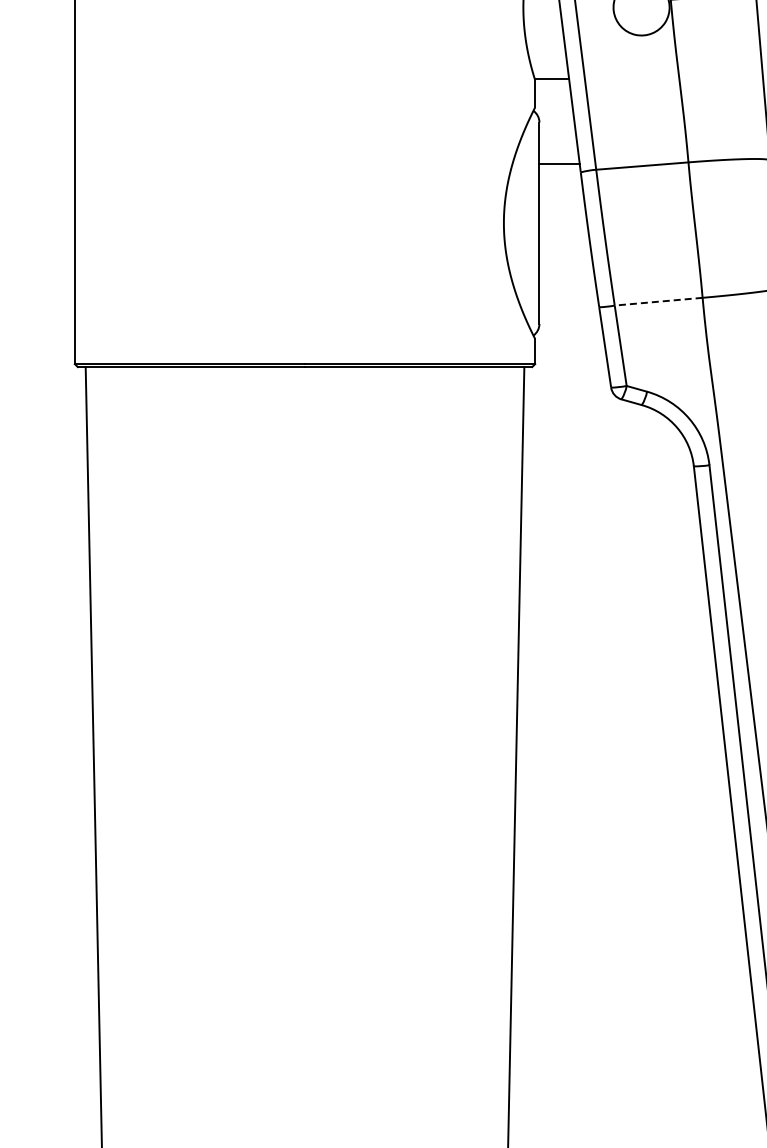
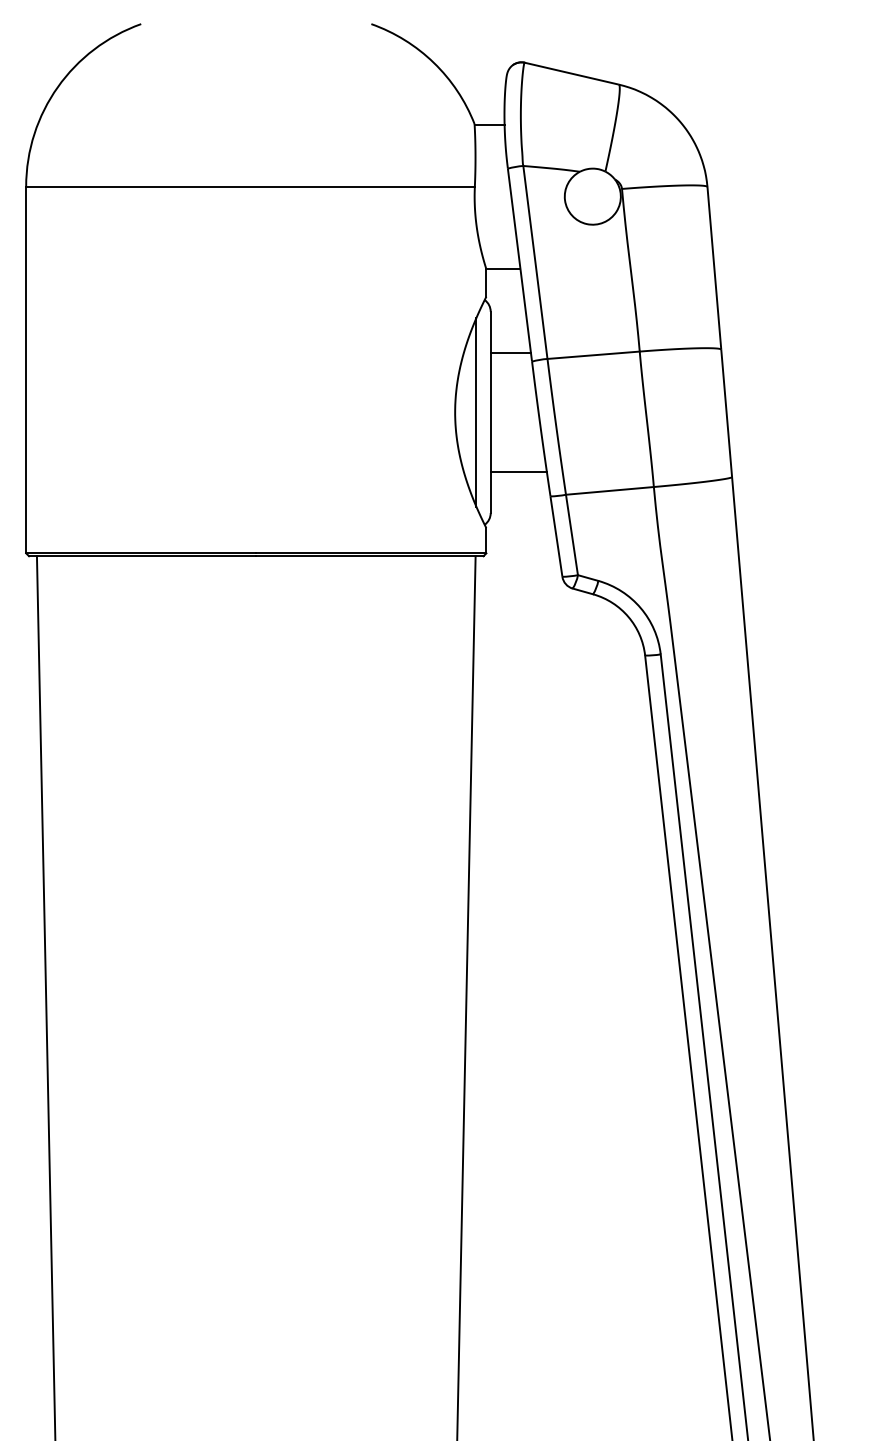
line: (525, 223) -> (476, 412), added
line: (567, 283) -> (518, 472), added
line: (658, 301) -> (609, 490), dashed -> solid

